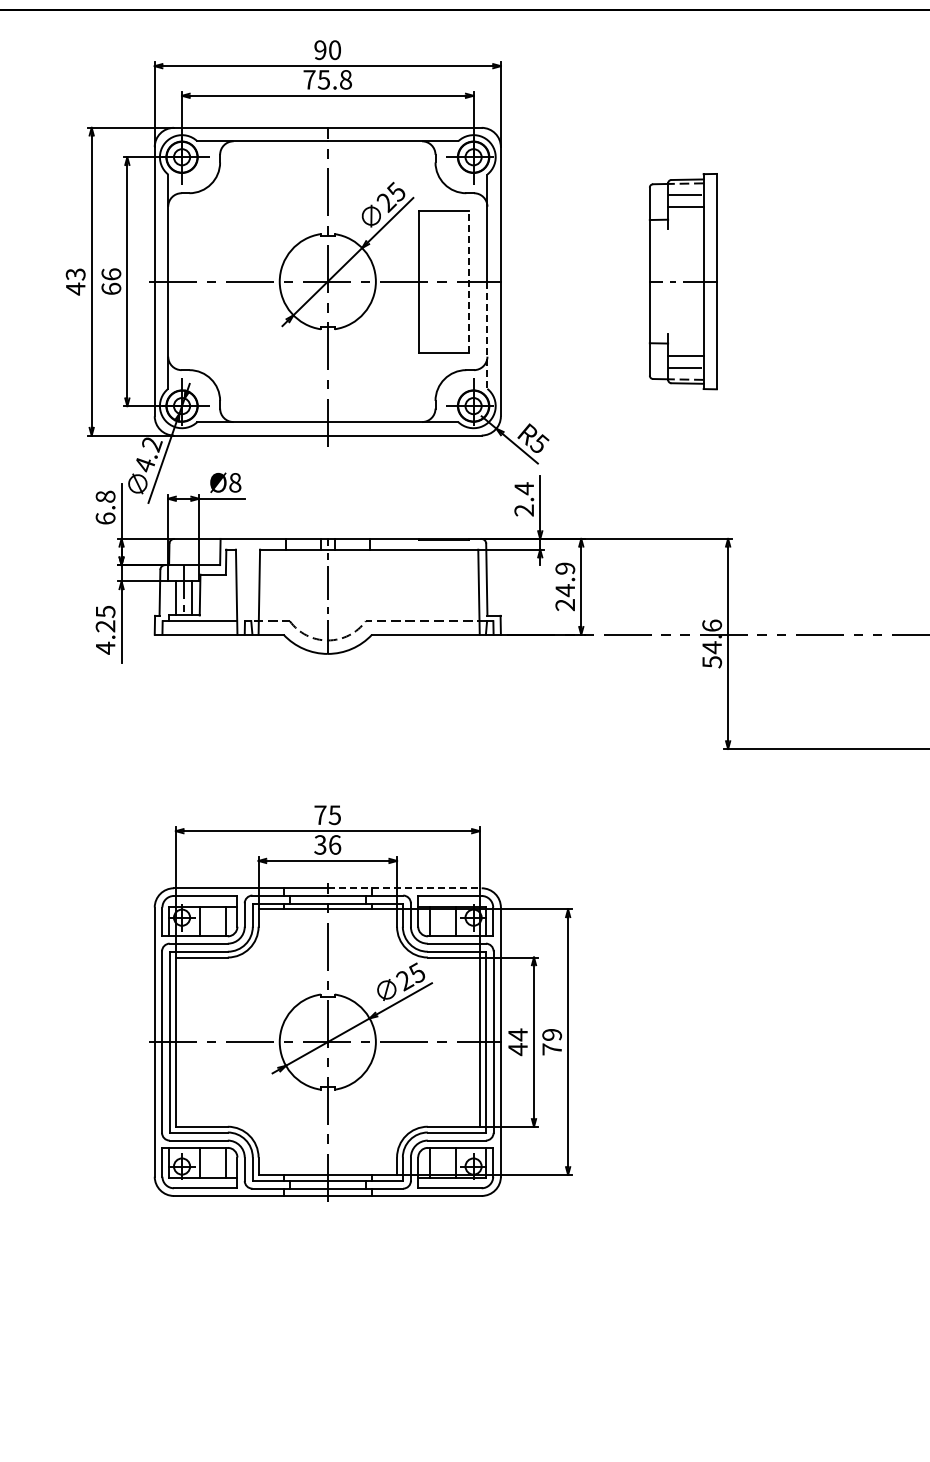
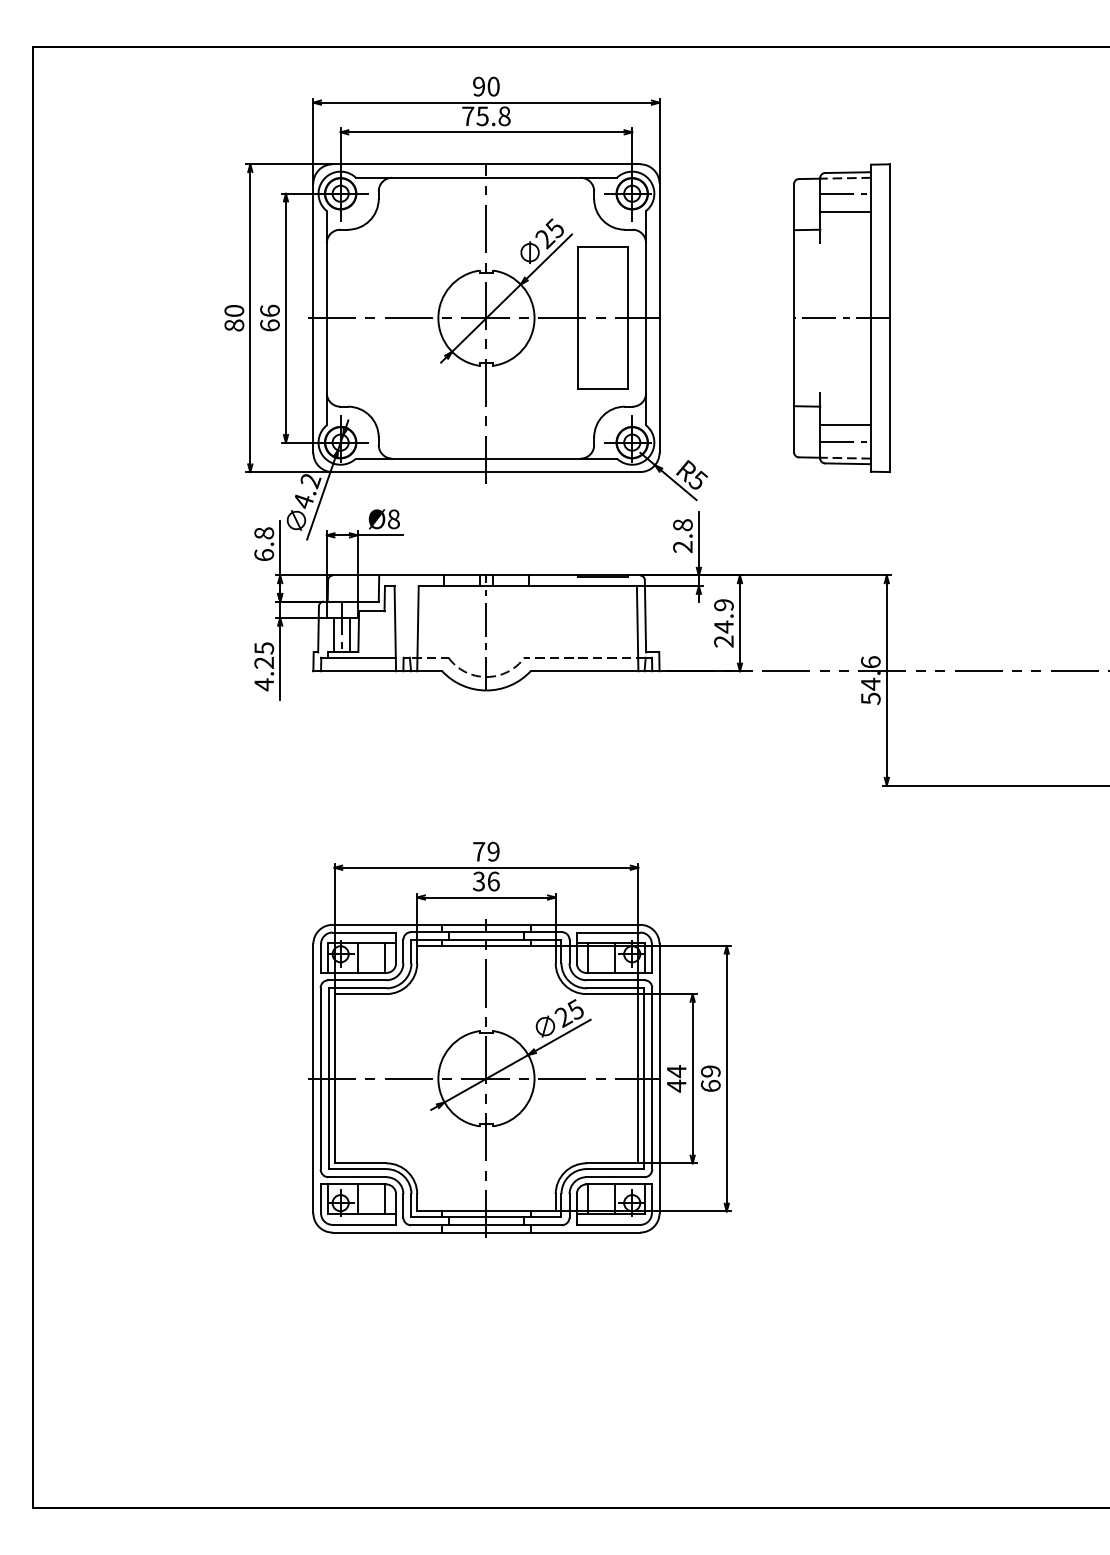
line: (469, 280) -> (628, 317), dashed -> solid
part: (682, 280) -> (841, 317), size x1.43
text: (75, 281) -> (234, 318), 43 -> 80
line: (487, 334) -> (646, 371), dashed -> solid
text: (523, 487) -> (682, 524), 2.4 -> 2.8
text: (334, 814) -> (493, 851), 75 -> 79
line: (404, 887) -> (563, 924), dashed -> solid
text: (551, 1048) -> (710, 1085), 79 -> 69

